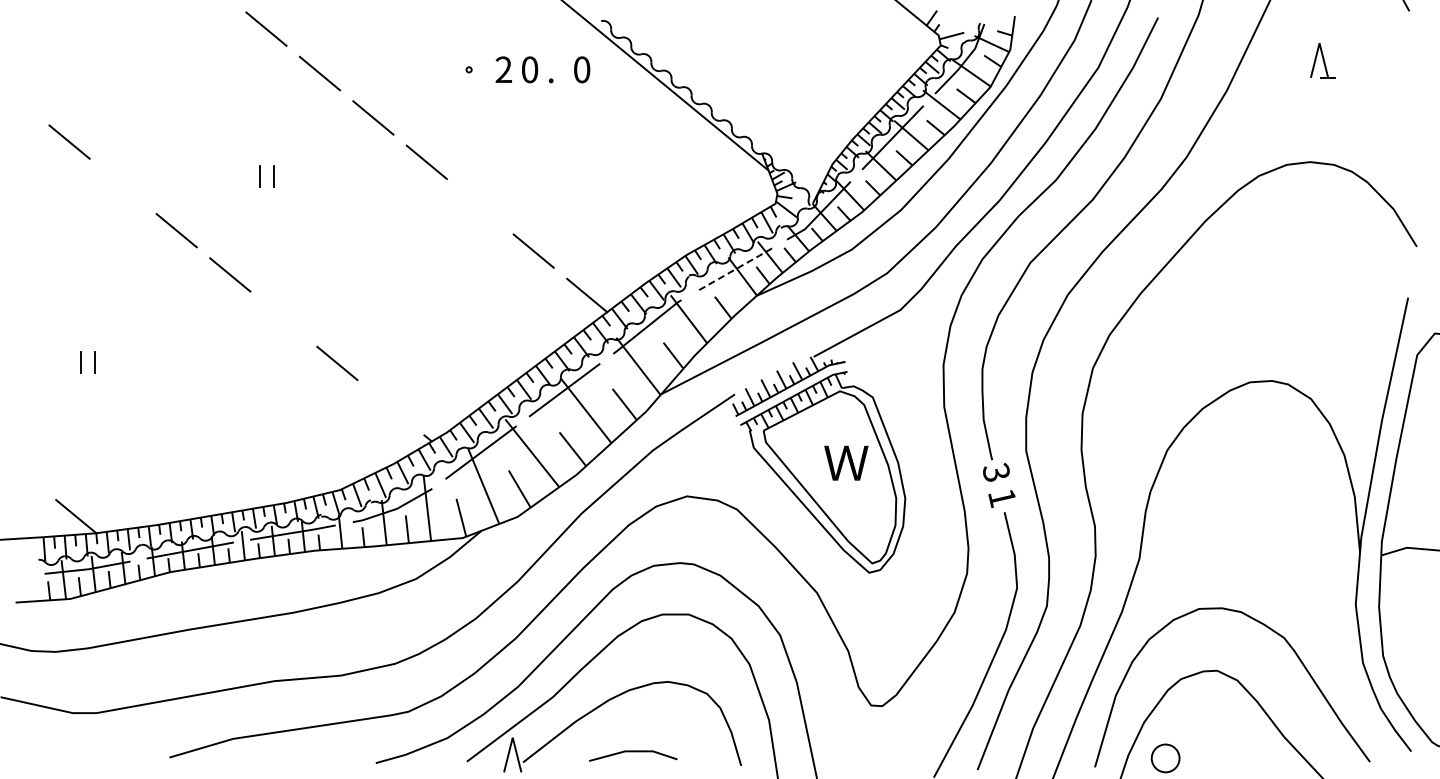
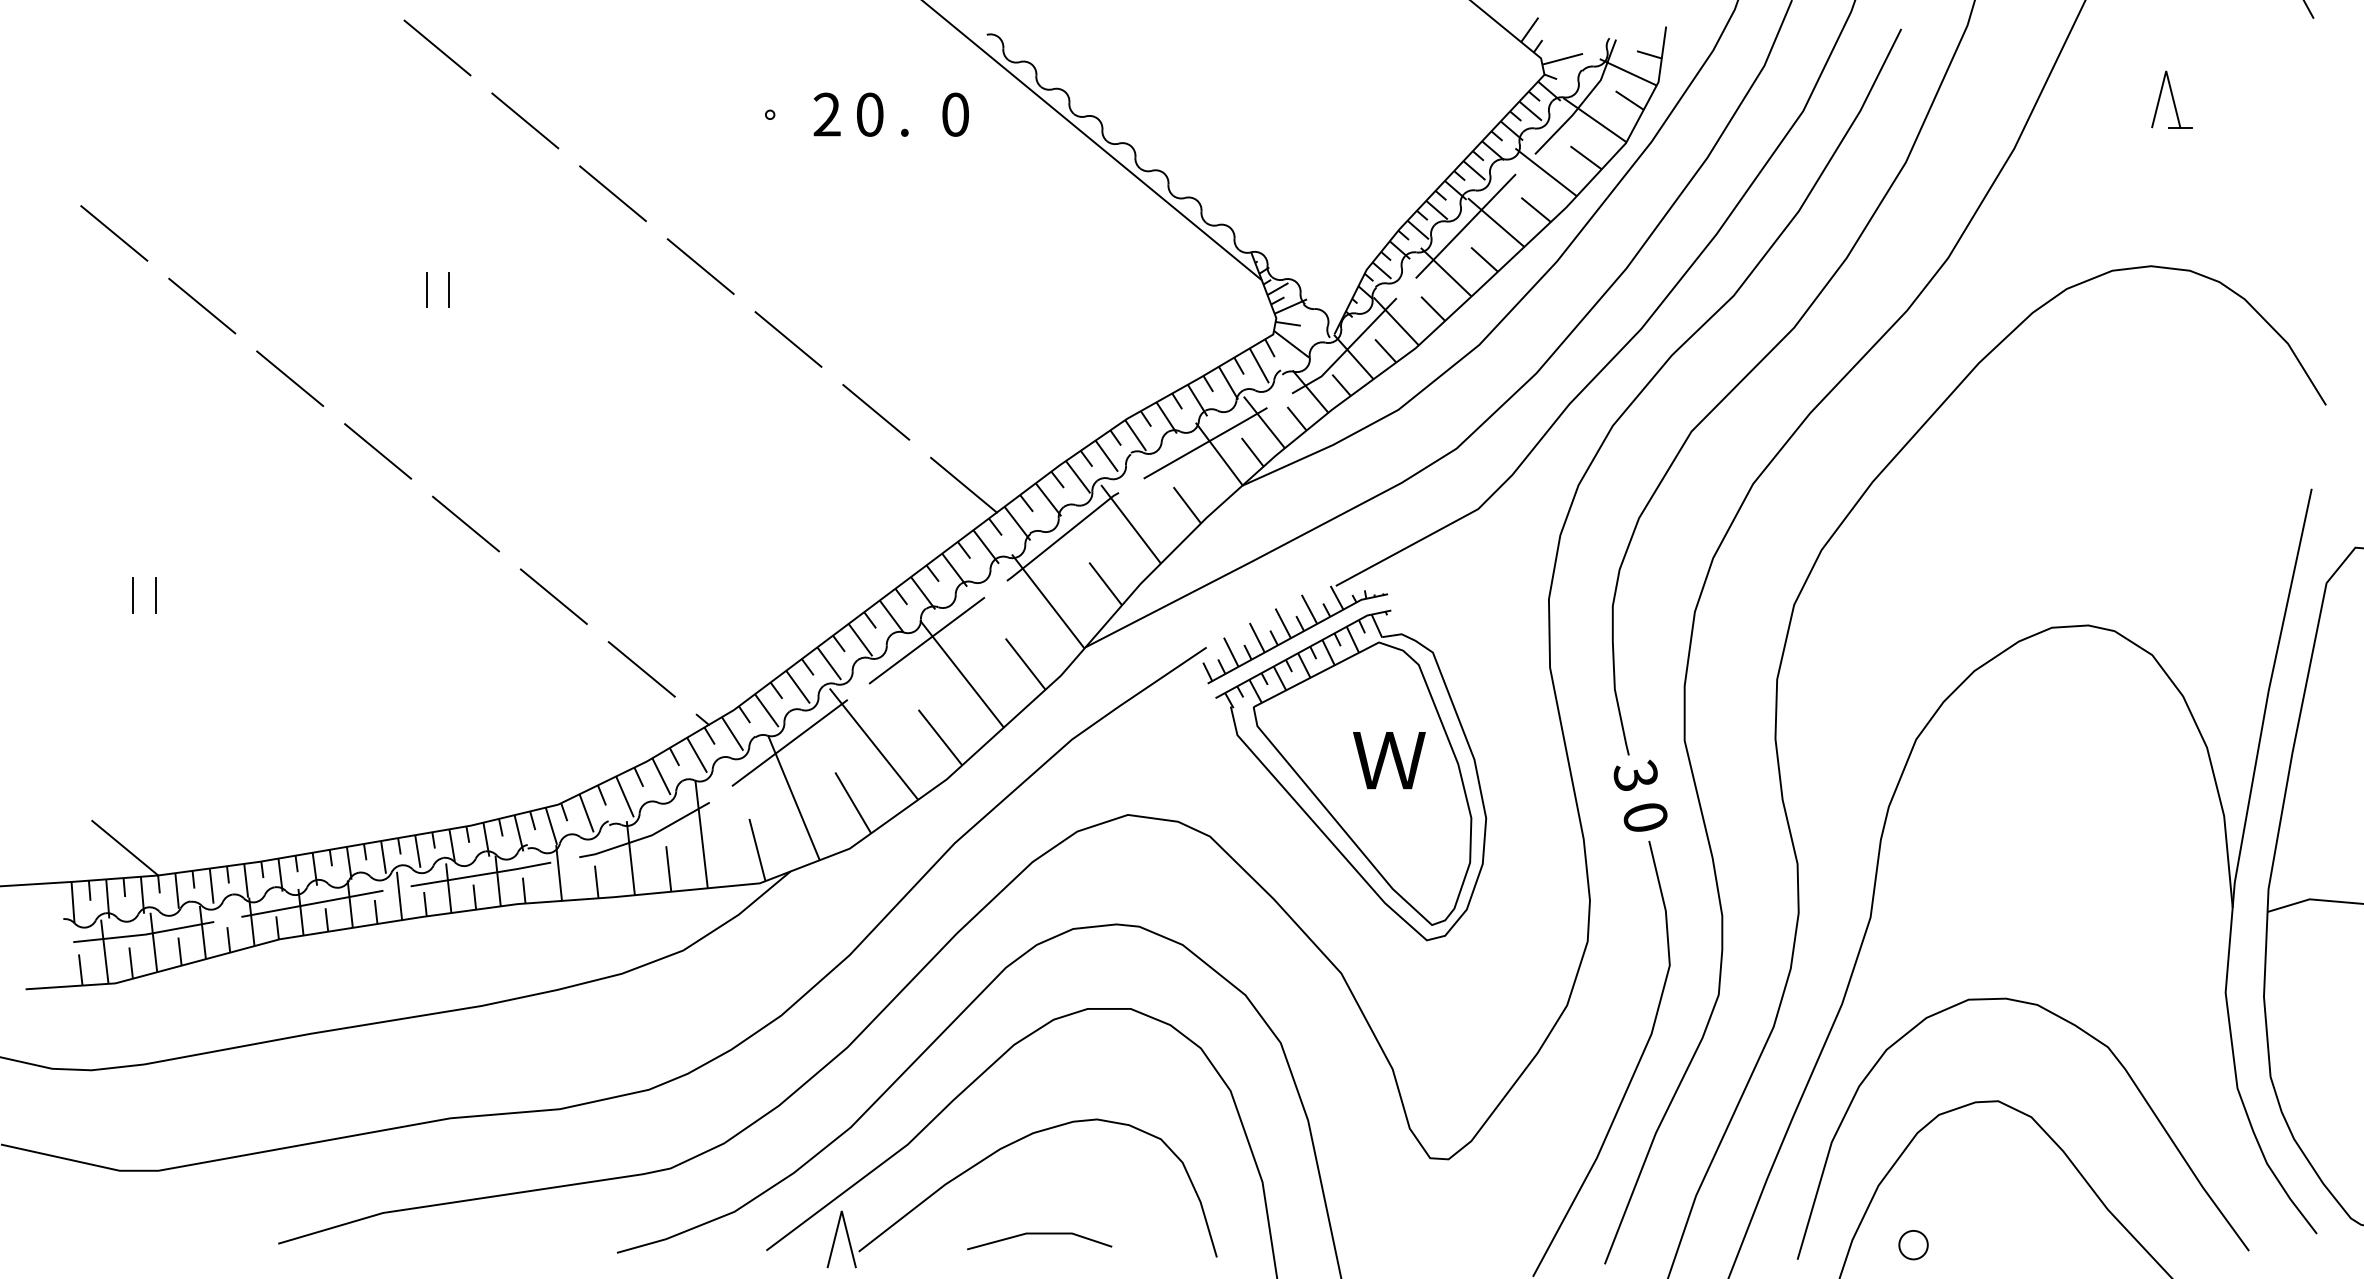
line: (123, 186) -> (202, 306), added
line: (480, 206) -> (788, 339), added
line: (734, 269) -> (1205, 442), dashed -> solid
line: (283, 318) -> (465, 522), added
line: (390, 407) -> (641, 669), added
text: (1001, 498) -> (1644, 818), 1 -> 0
circle: (1165, 758) -> (1913, 1245), size x0.62

